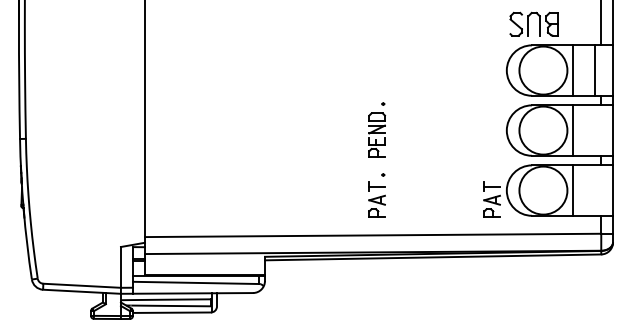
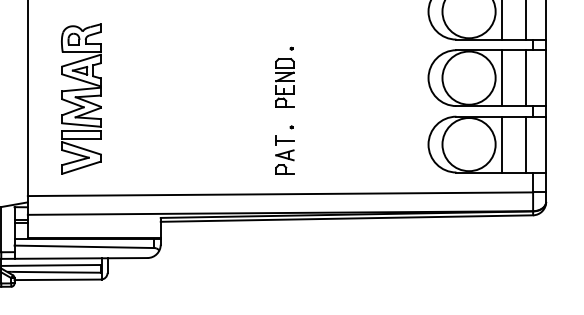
line: (595, 130) -> (526, 78), added
part: (192, 149) -> (80, 99), added
line: (595, 190) -> (526, 144), added
part: (491, 199) -> (411, 154), removed

